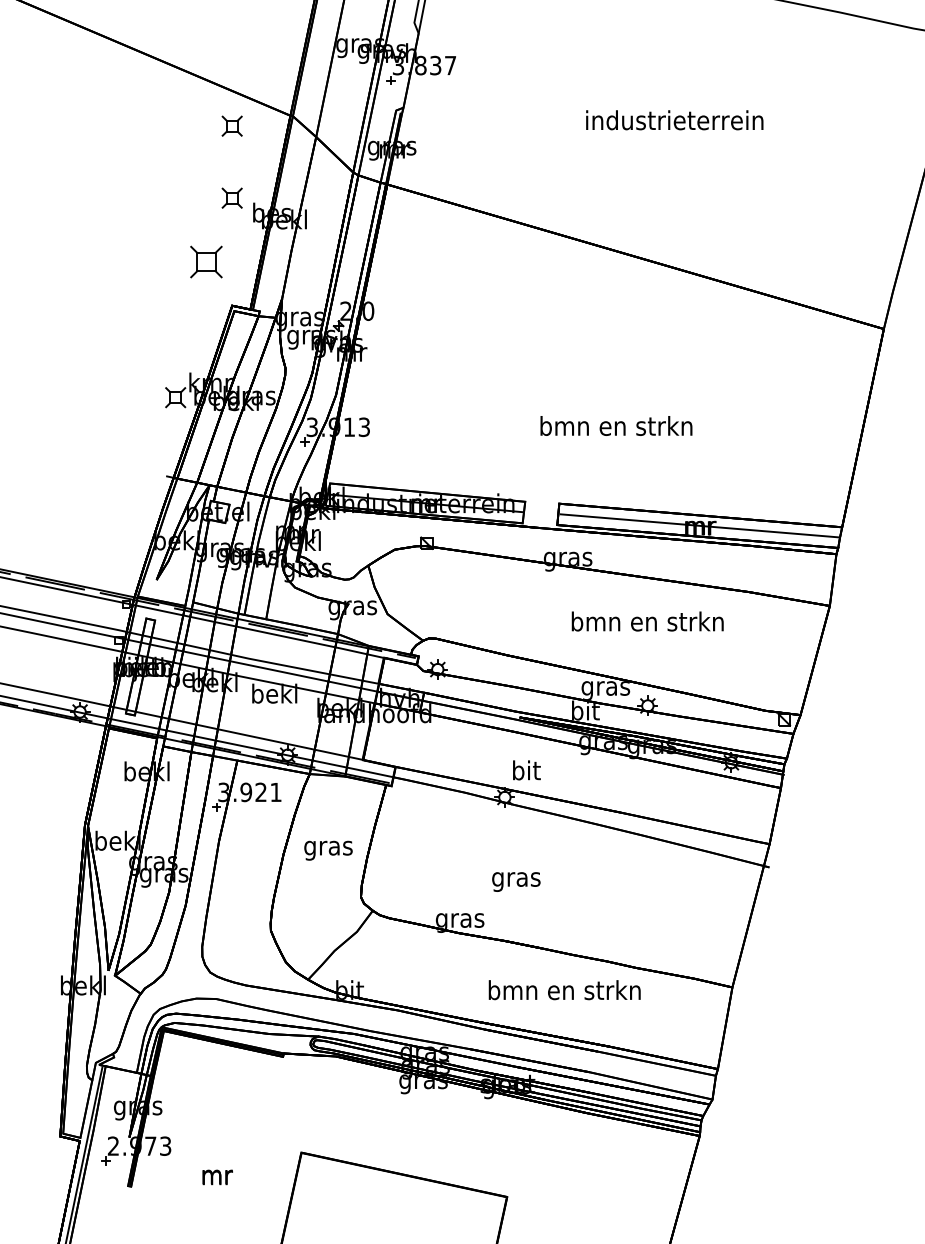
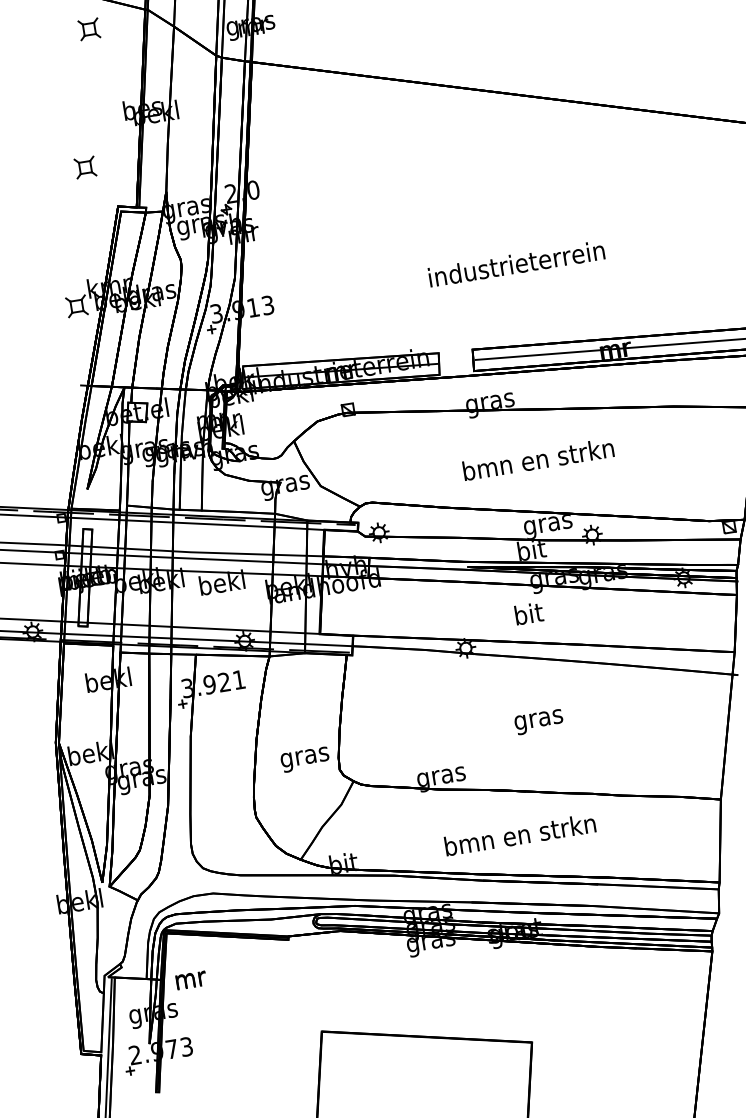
part: (231, 197) -> (100, 99), removed
part: (205, 261) -> (84, 167), size x0.62
text: (616, 425) -> (516, 263), bmn en strkn -> industrieterrein
text: (647, 621) -> (538, 459), moved
text: (526, 770) -> (528, 613), moved
text: (328, 850) -> (305, 759), moved
text: (516, 881) -> (539, 721), moved
text: (564, 990) -> (520, 835), moved
text: (217, 1177) -> (191, 980), moved

